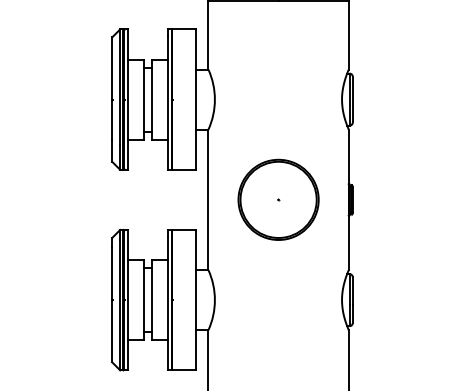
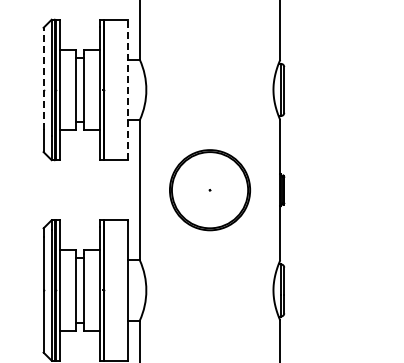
line: (112, 88) -> (43, 78), solid -> dashed
line: (196, 99) -> (127, 89), solid -> dashed

